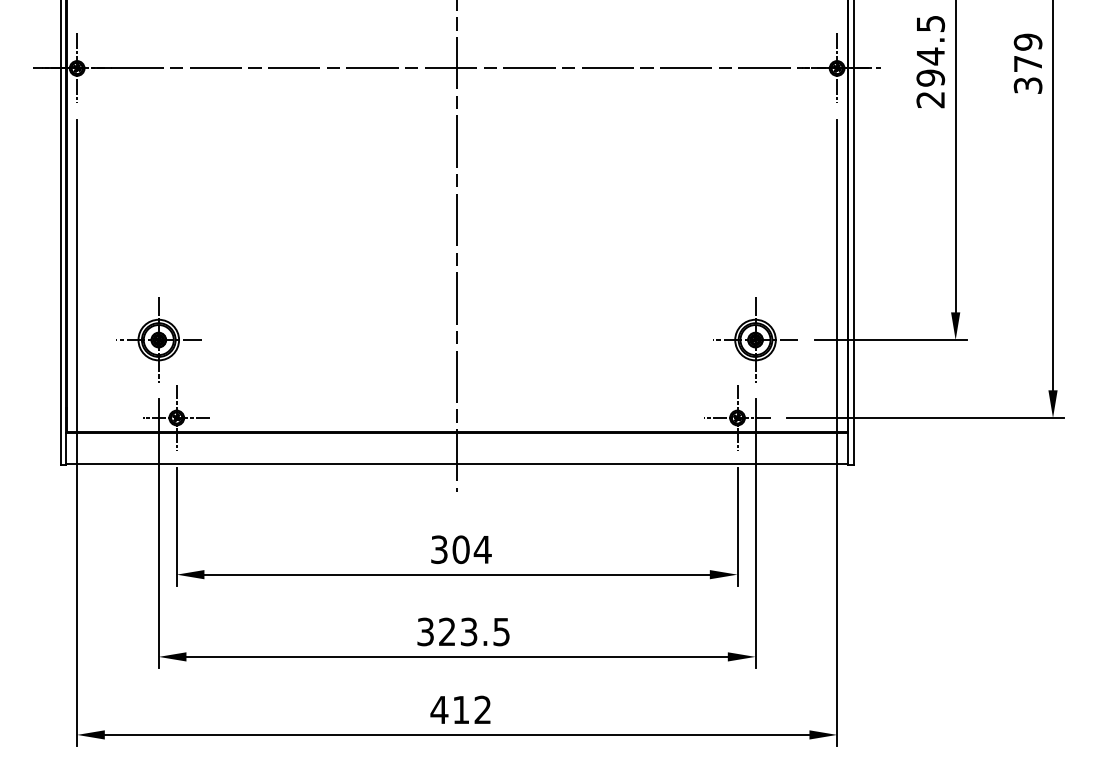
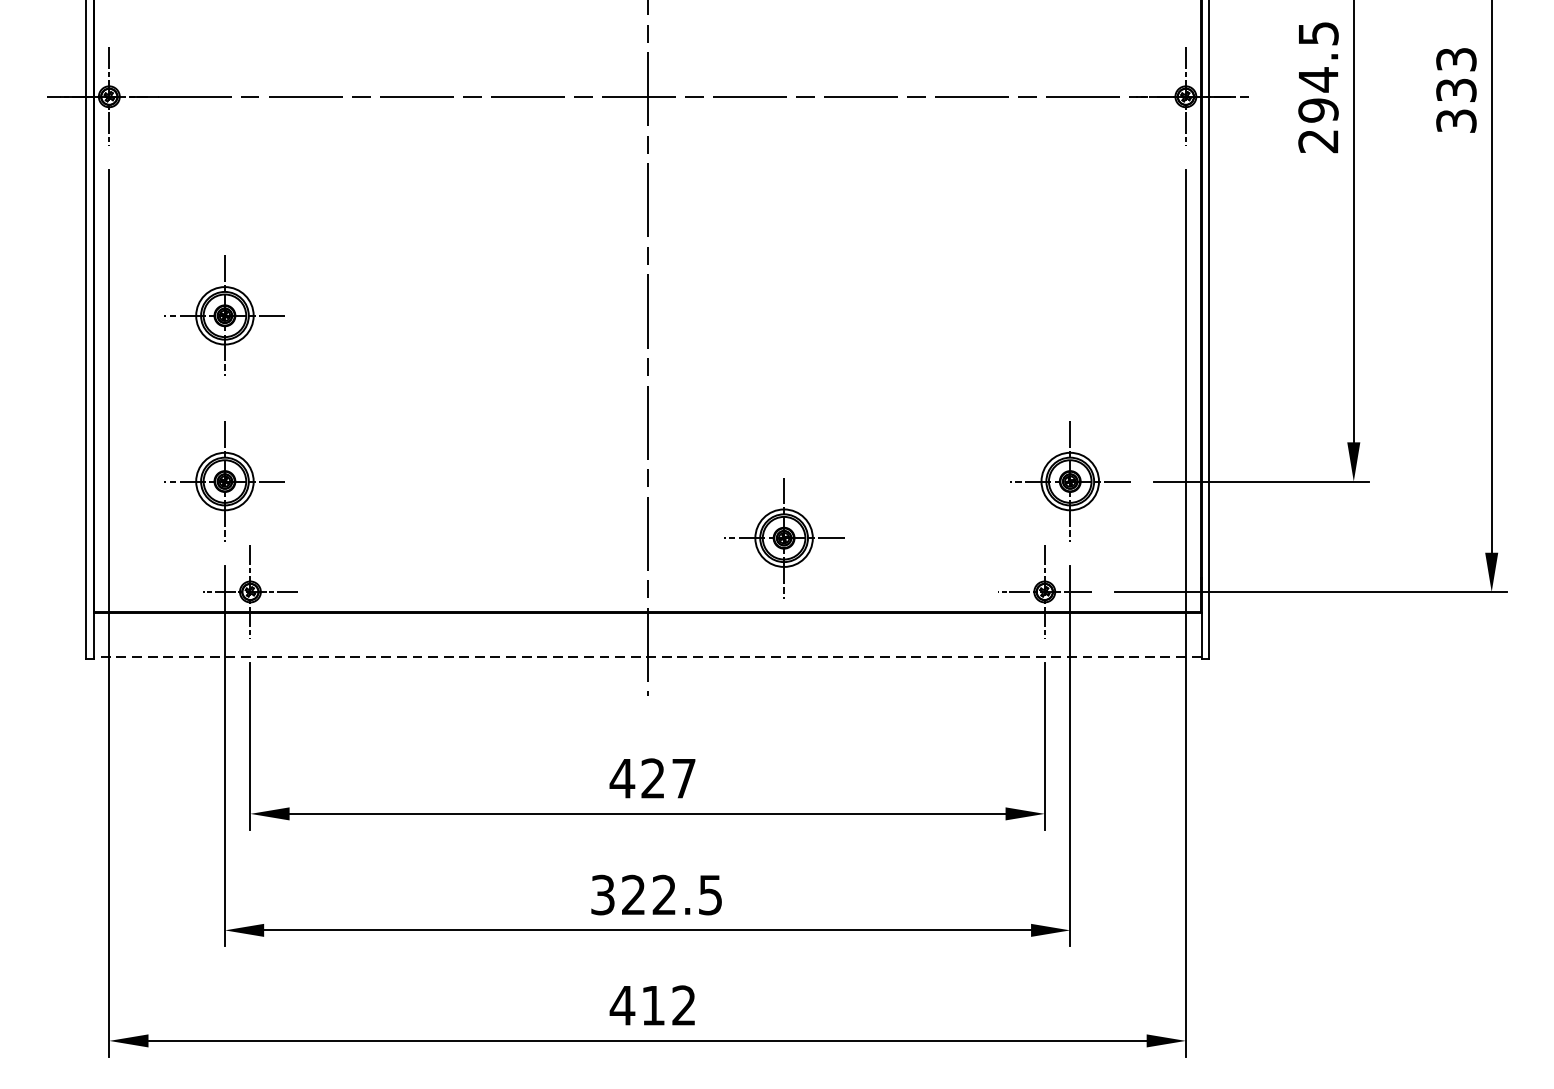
text: (1027, 52) -> (1455, 74), 379 -> 333
part: (158, 222) -> (224, 315), added
part: (553, 379) -> (784, 537), added
line: (456, 464) -> (646, 657), solid -> dashed
text: (460, 549) -> (652, 778), 304 -> 427
text: (468, 632) -> (663, 895), 323.5 -> 322.5

